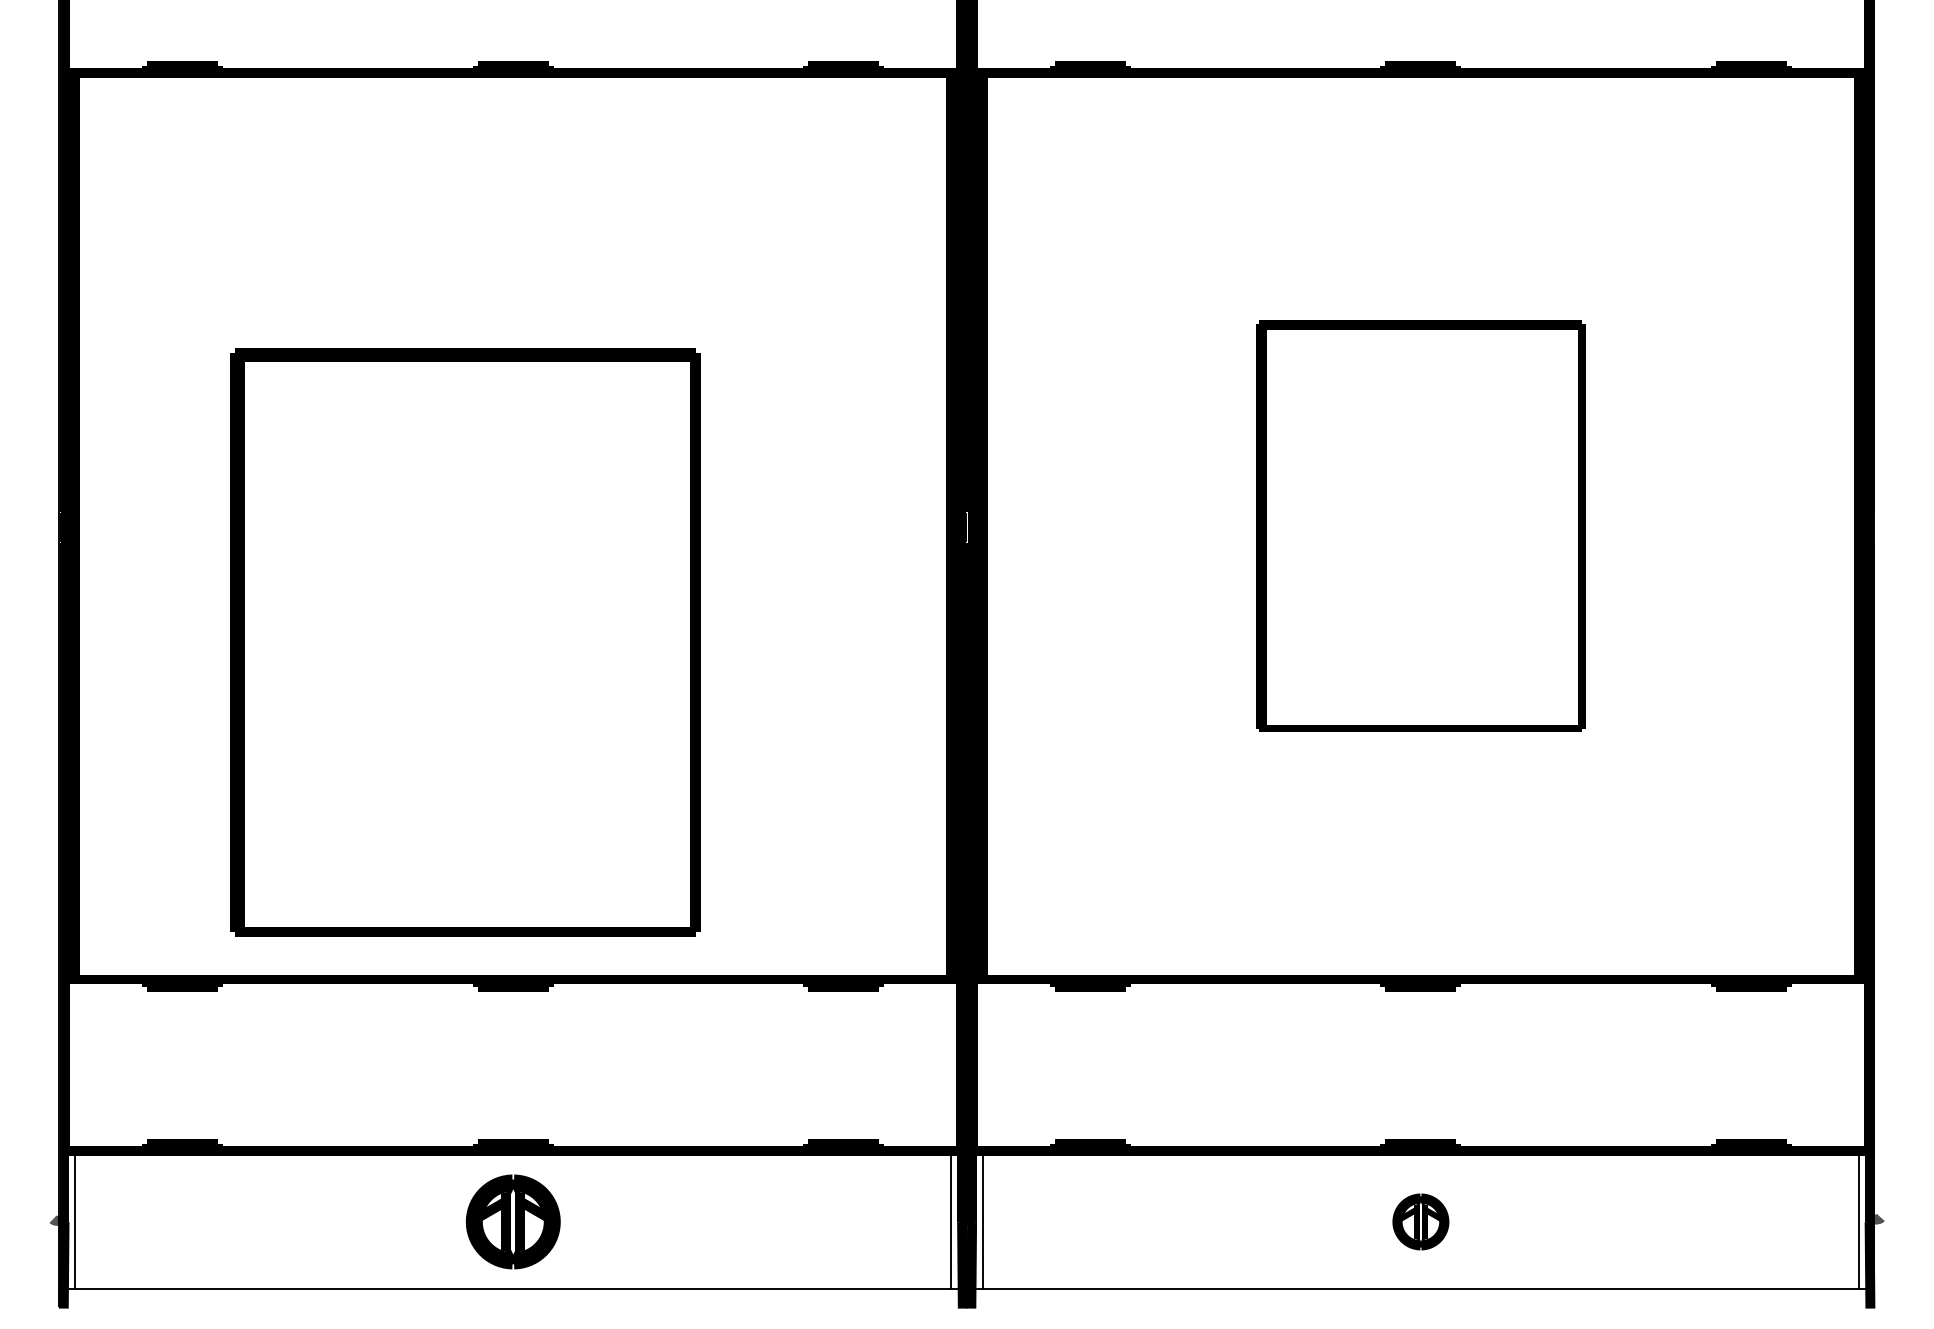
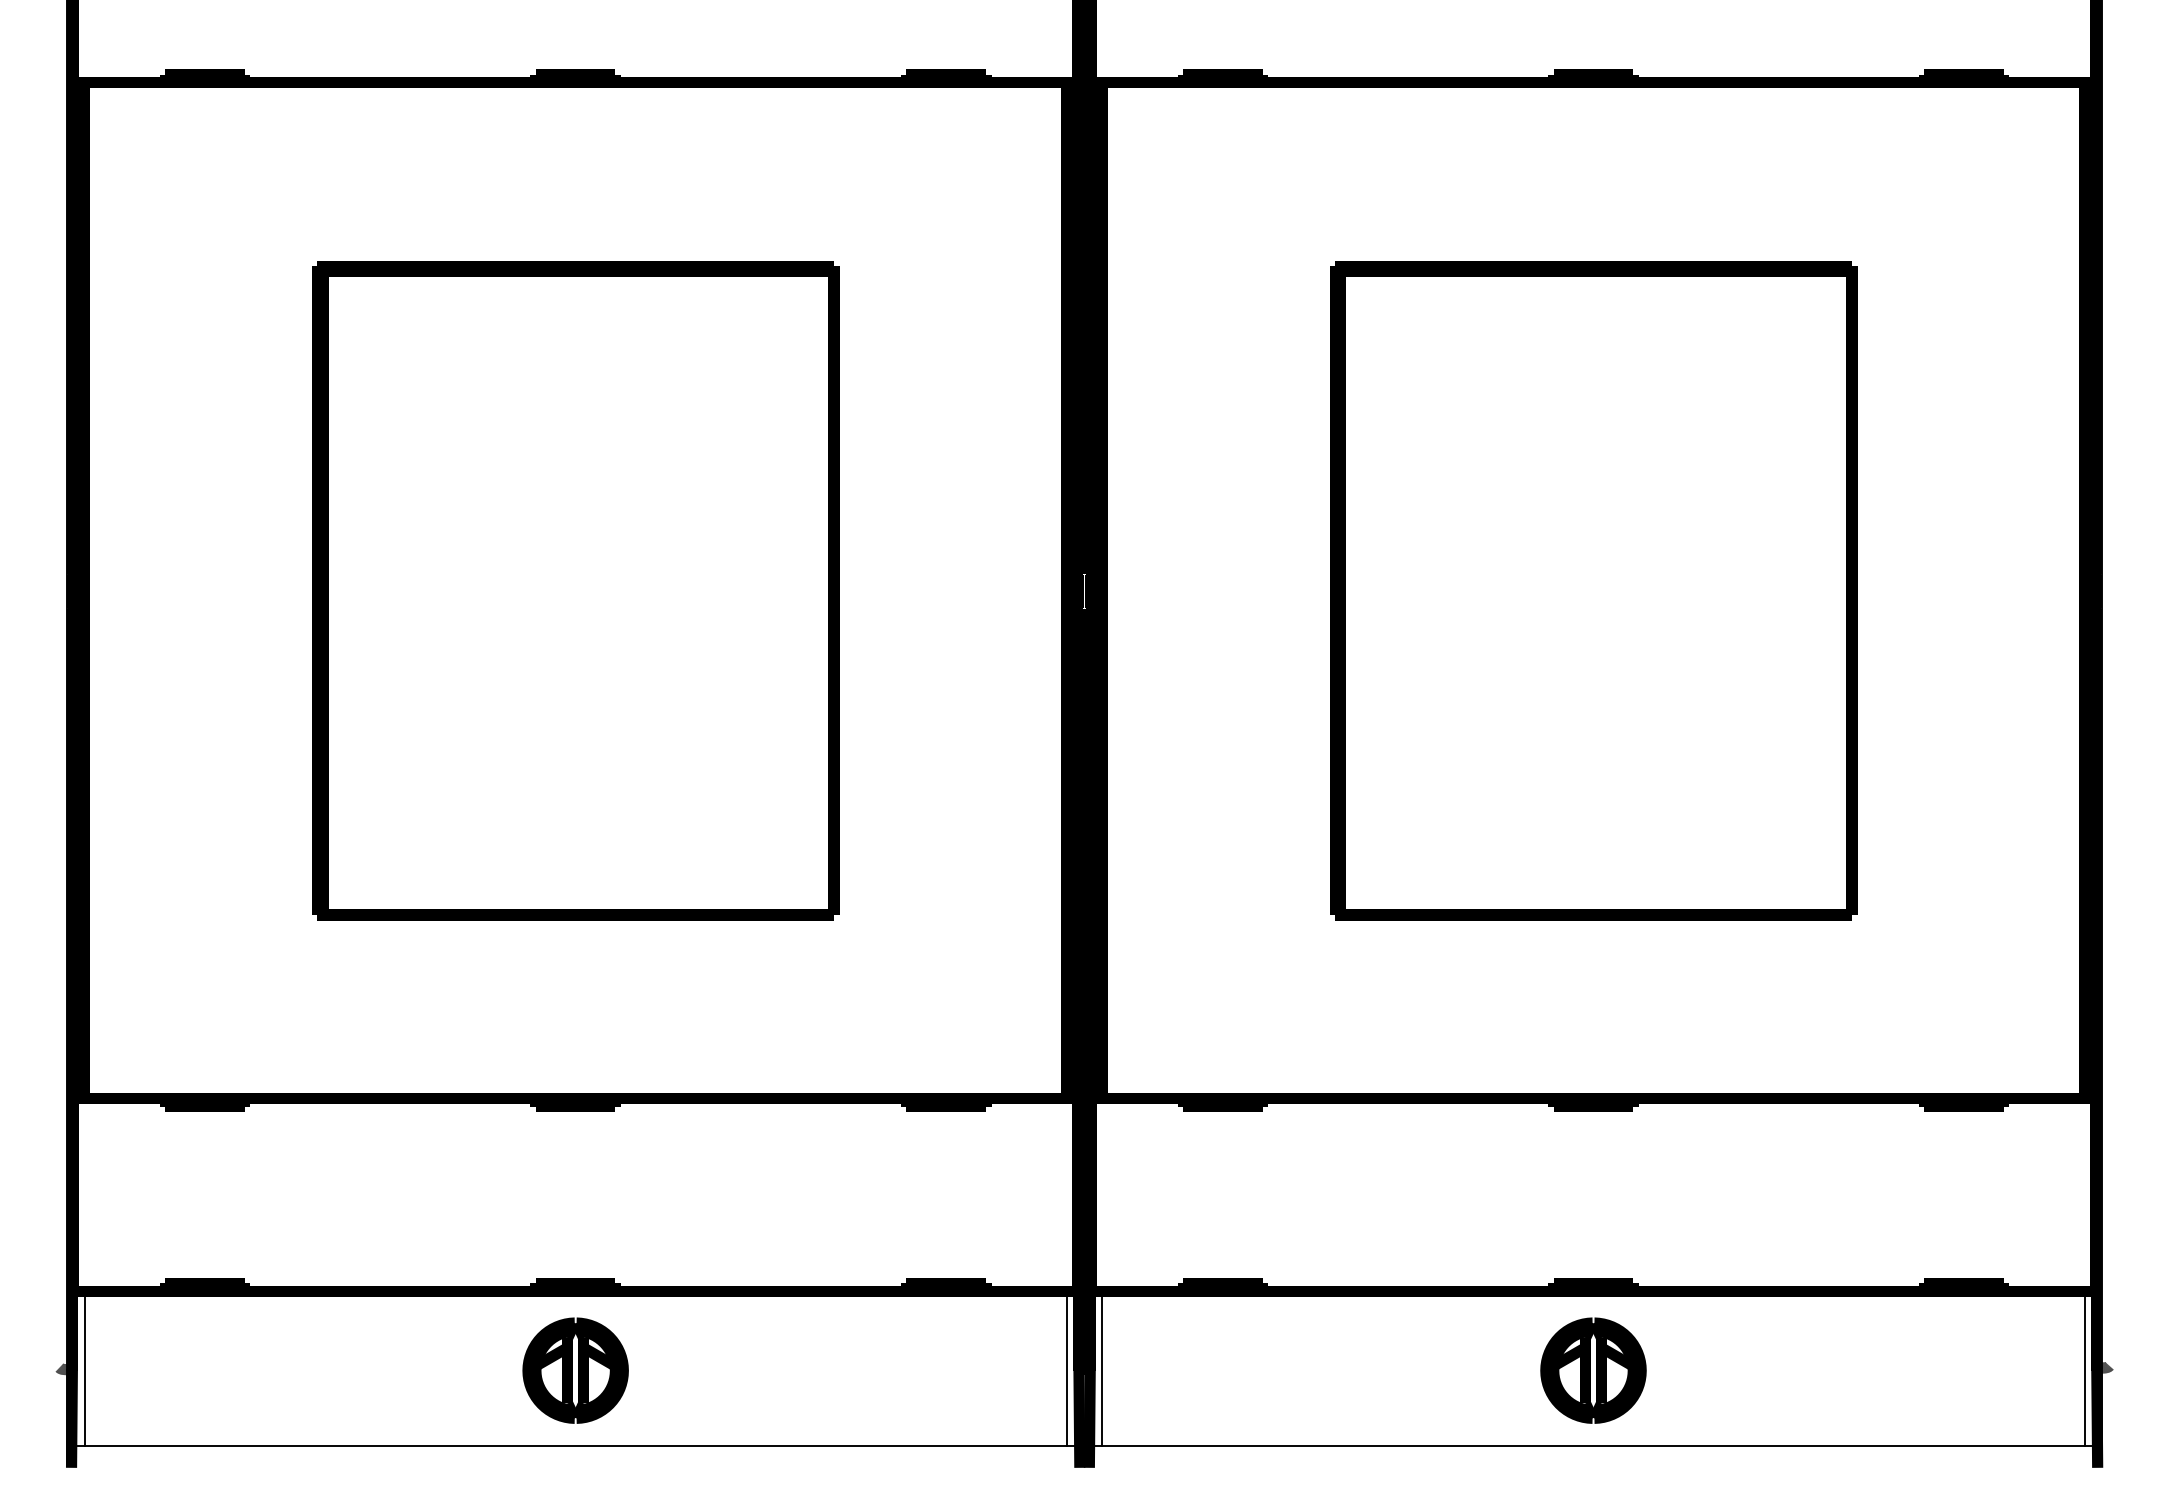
part: (1420, 526) -> (1593, 590), size x1.43
part: (465, 642) -> (575, 590), moved
part: (1420, 1221) -> (1593, 1370), size x1.67

